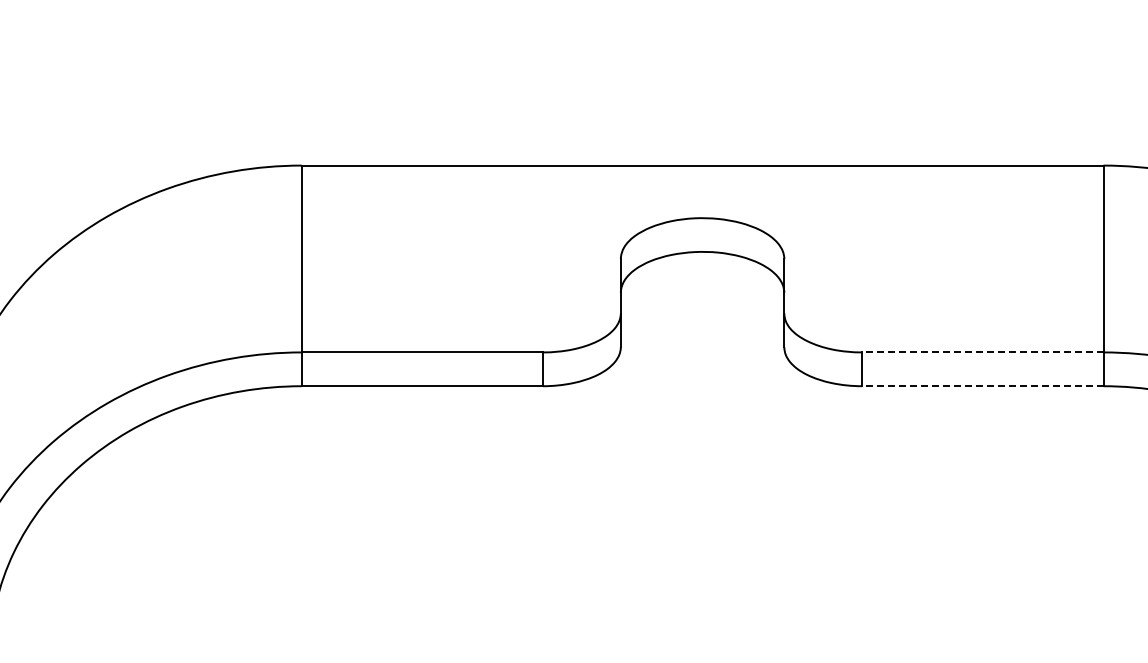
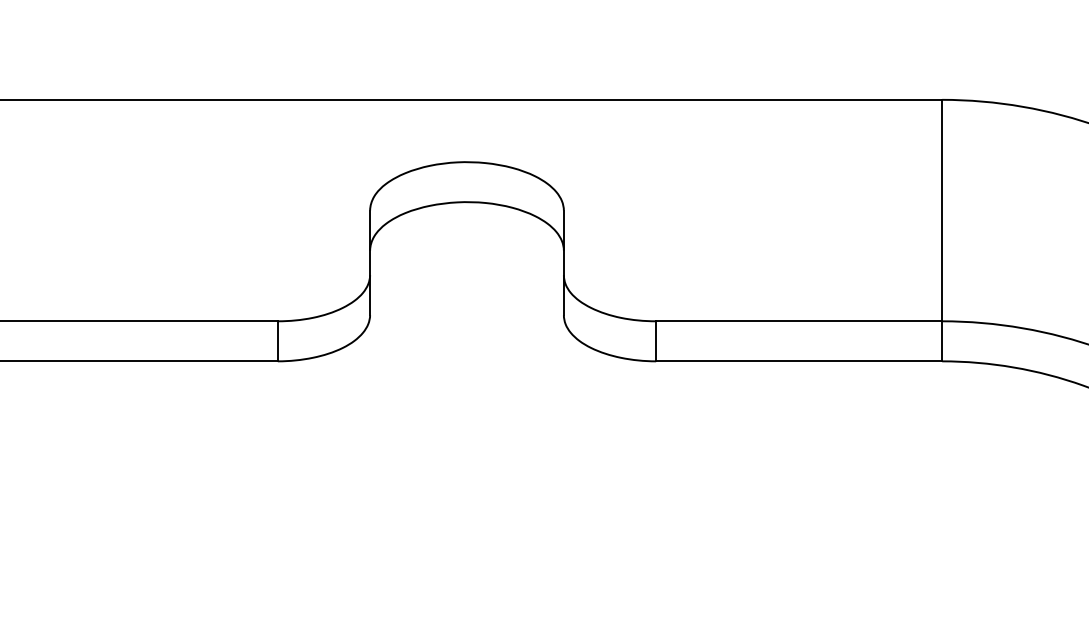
line: (982, 352) -> (798, 321), dashed -> solid
line: (982, 386) -> (798, 361), dashed -> solid

